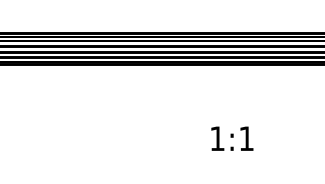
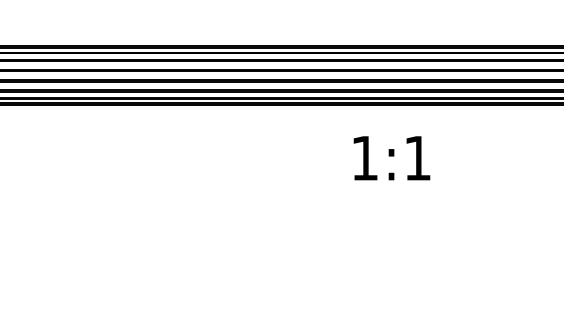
text: (232, 138) -> (392, 157), moved

